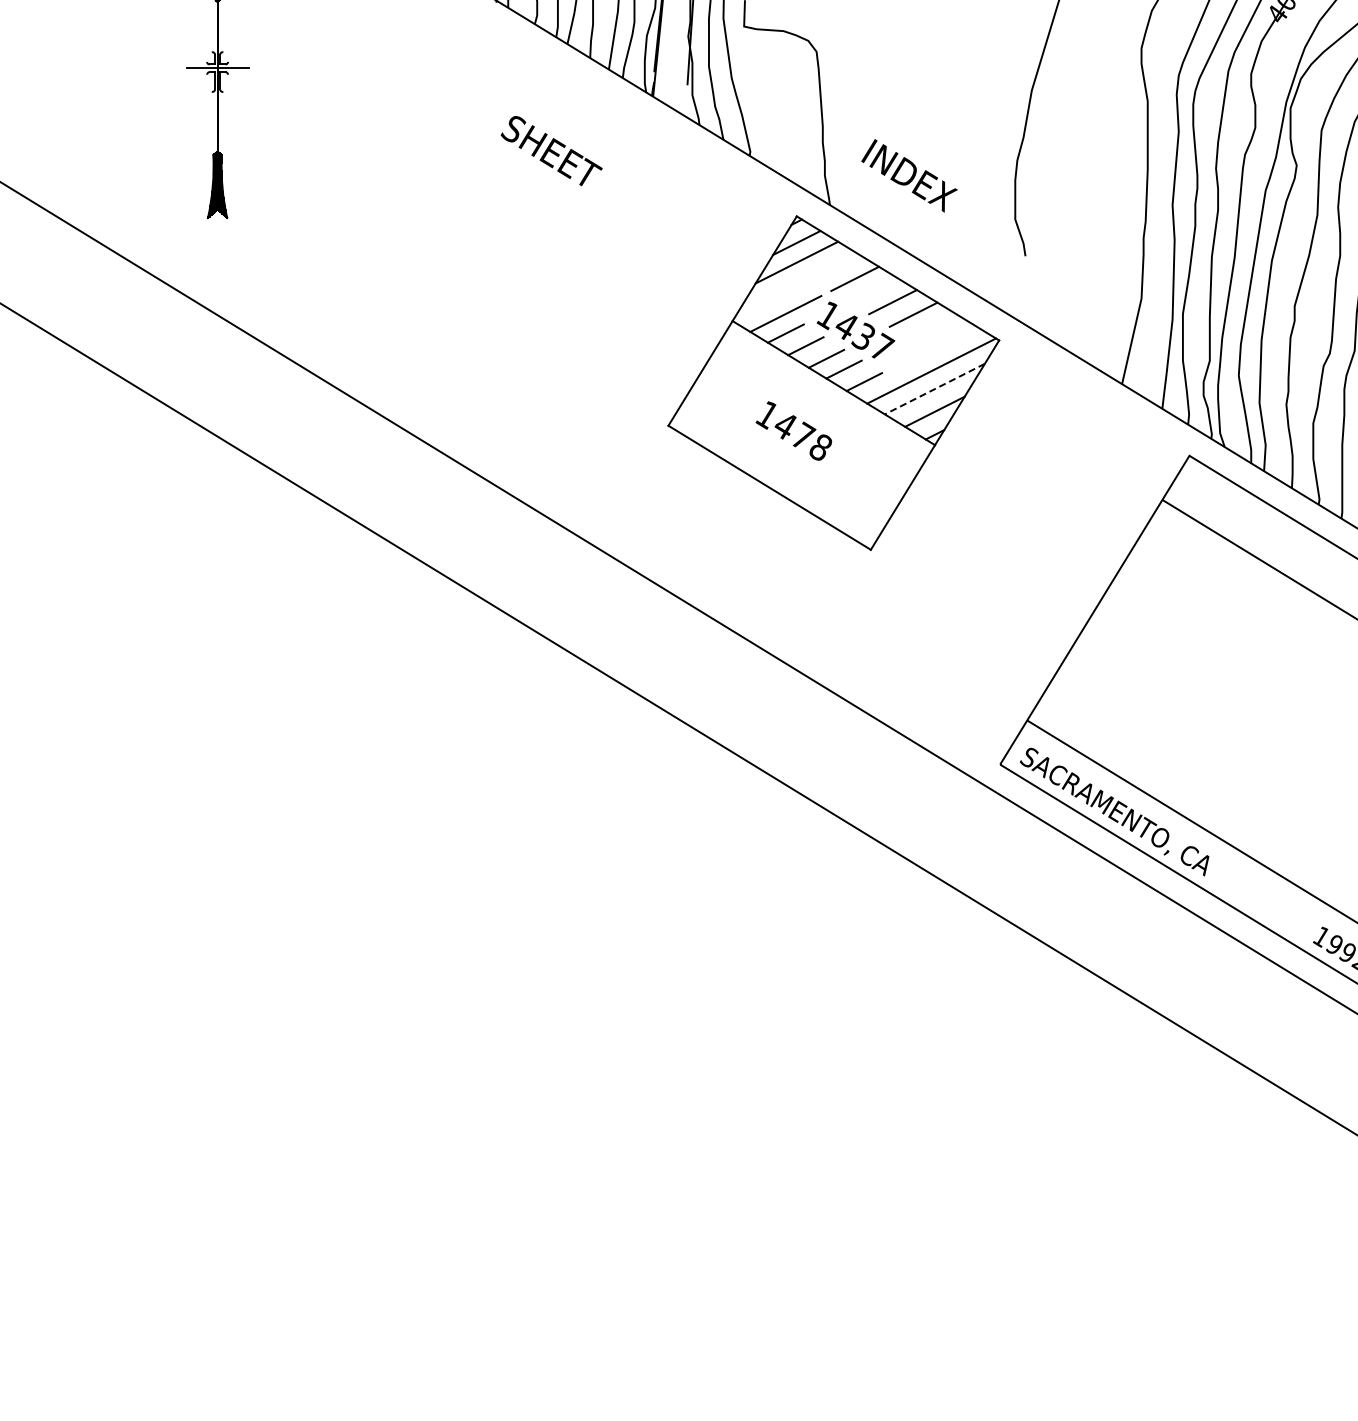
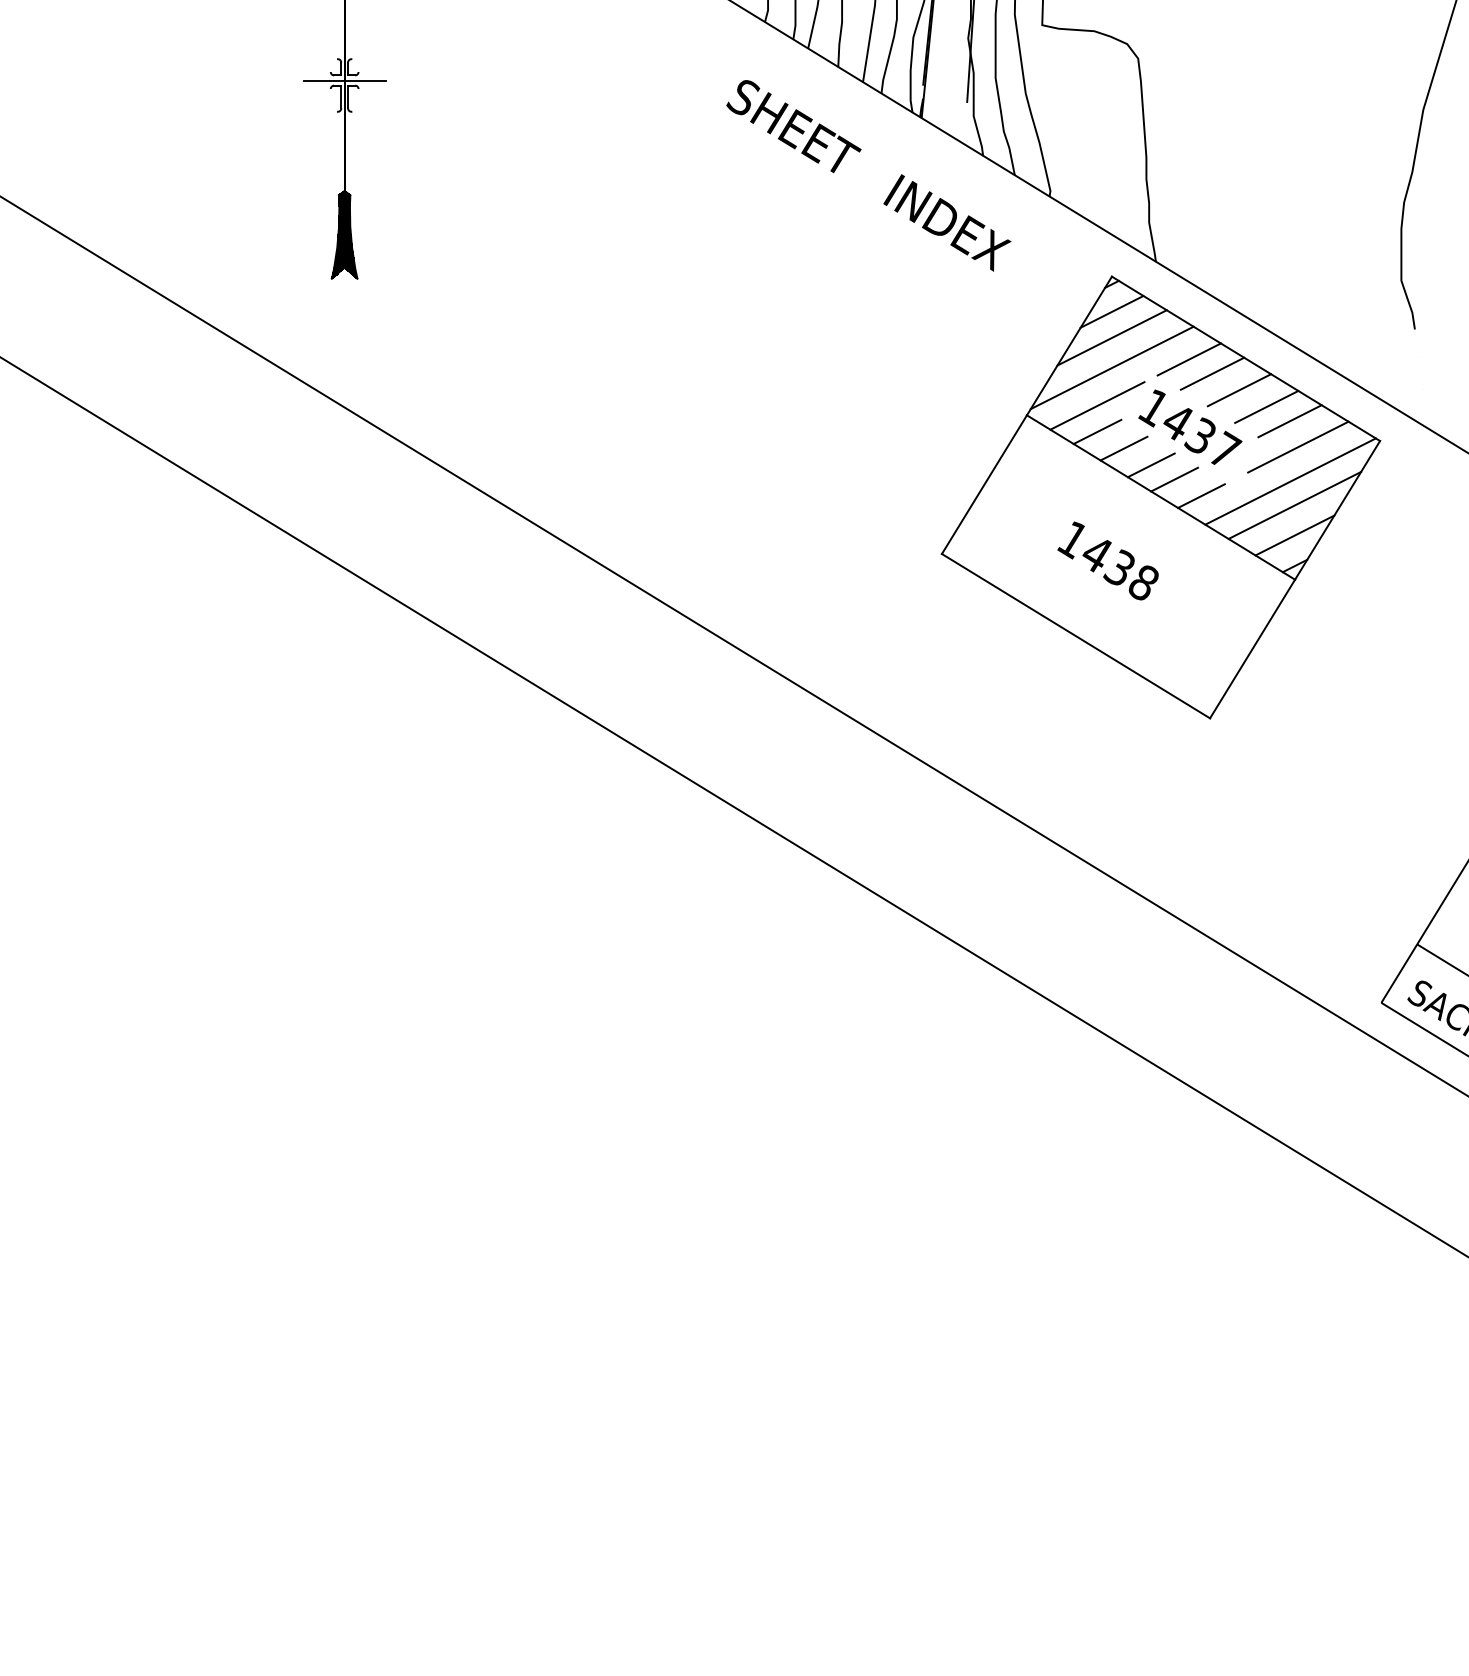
text: (551, 151) -> (793, 127), moved
text: (909, 175) -> (947, 222), moved
line: (796, 285) -> (1111, 368), added
line: (872, 289) -> (1212, 373), added
line: (931, 325) -> (1290, 421), added
line: (937, 344) -> (1298, 446), added
line: (934, 389) -> (1294, 505), dashed -> solid
text: (803, 435) -> (1120, 566), 1478 -> 1438

